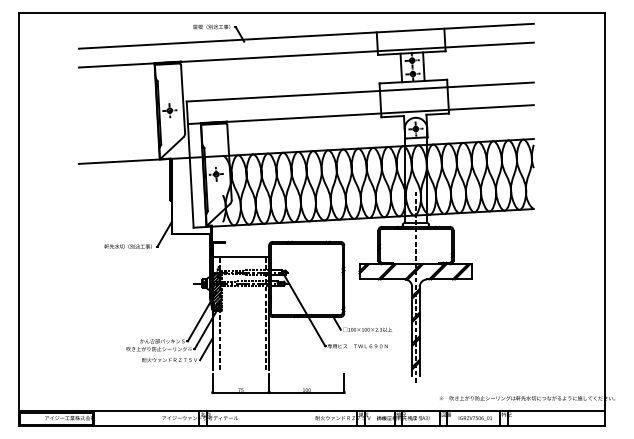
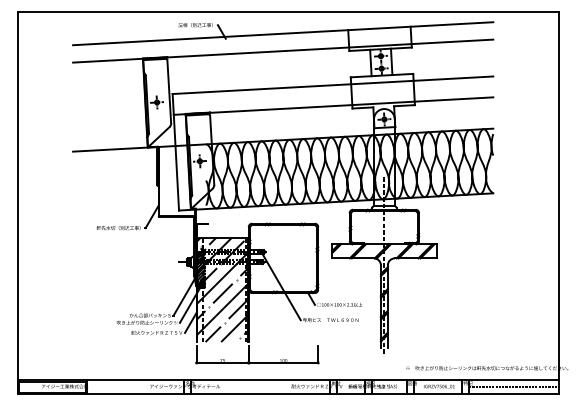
hatch: (240, 313) -> (222, 289), added
line: (556, 419) -> (514, 387), added

